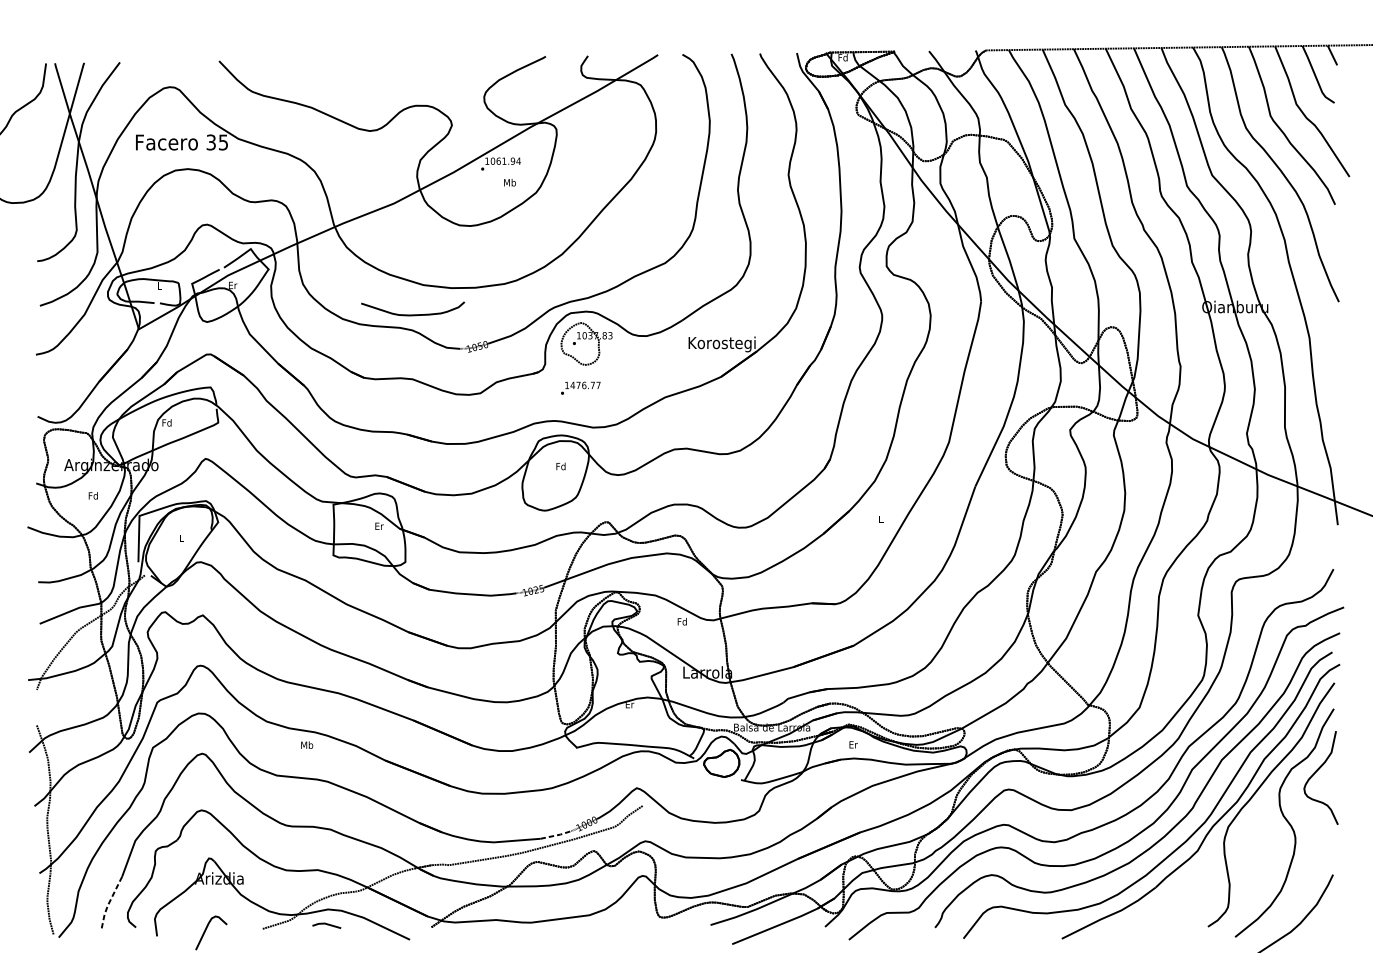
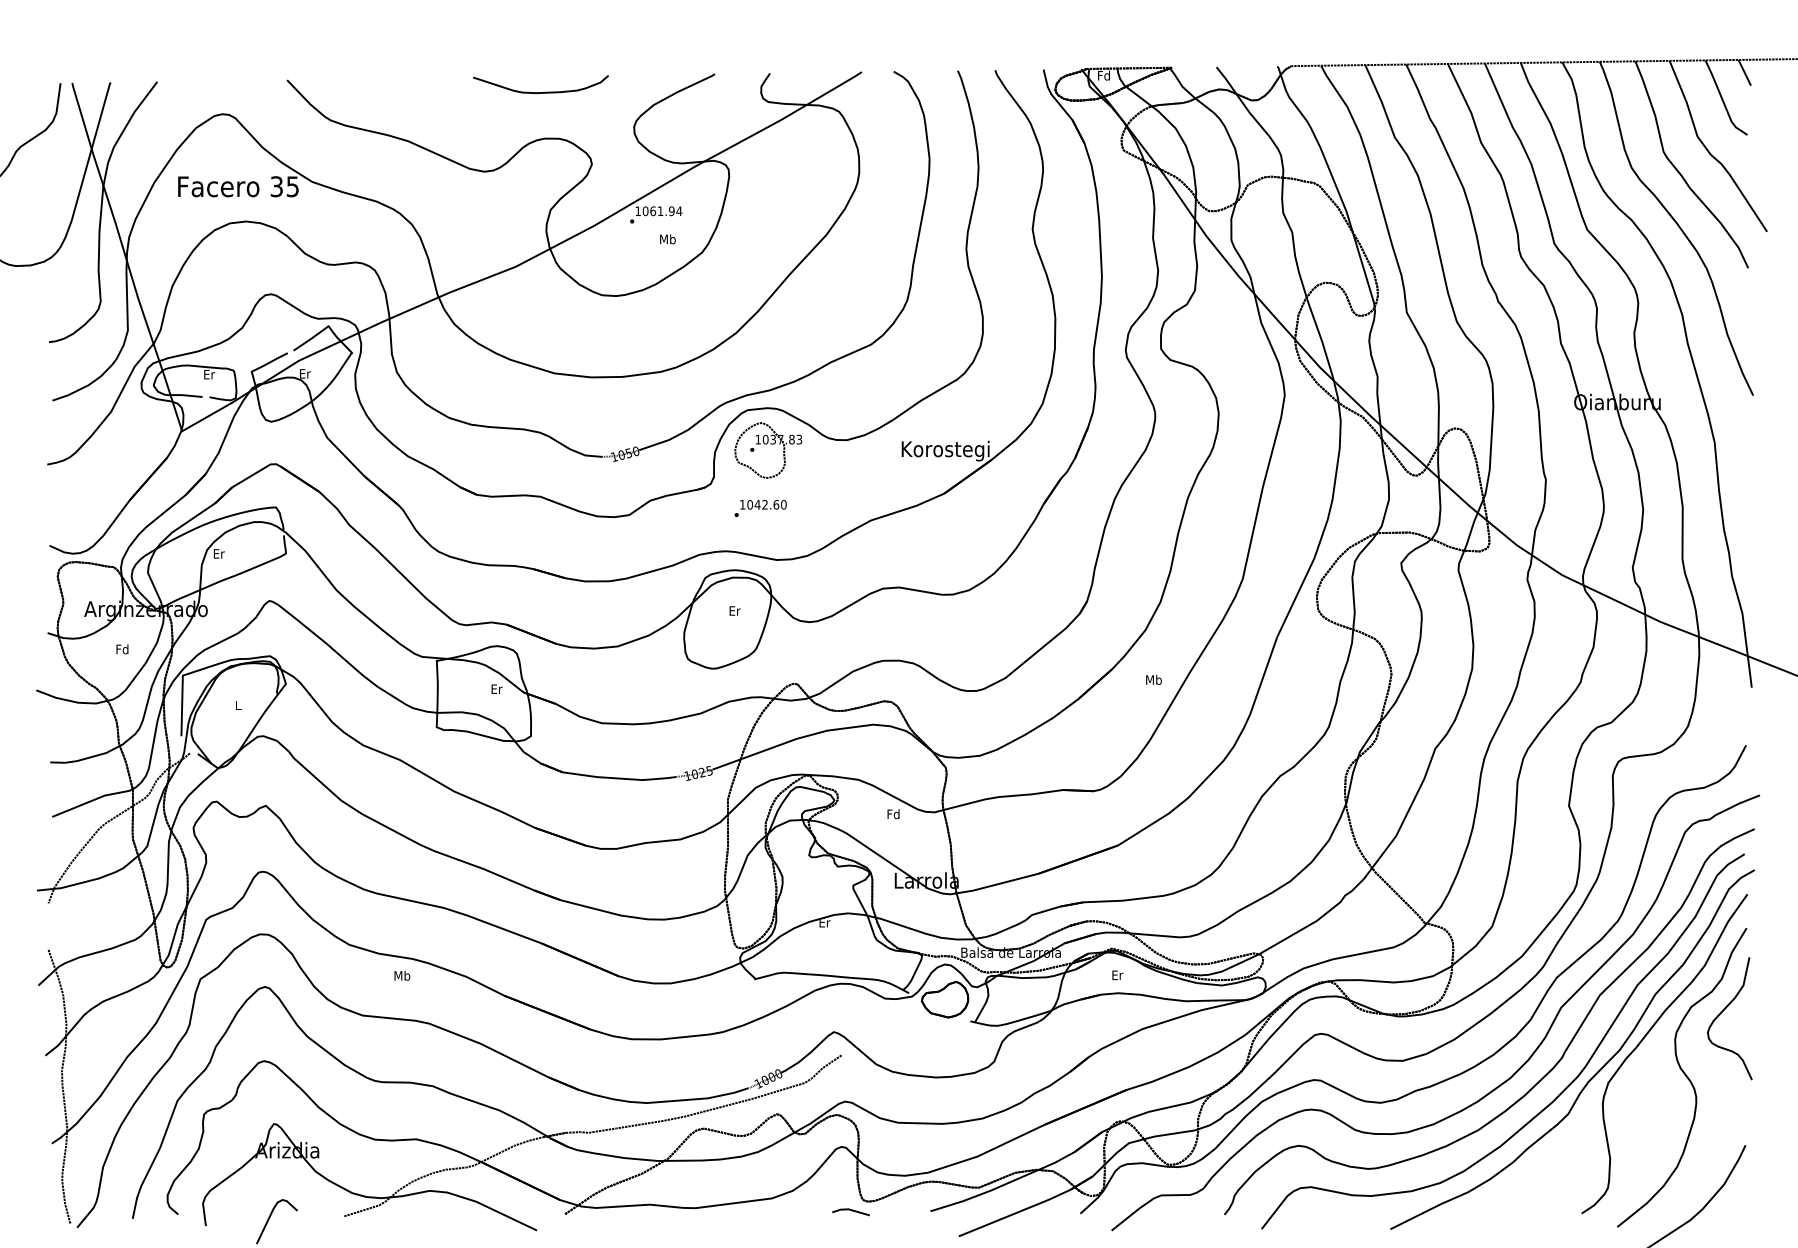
text: (159, 285) -> (209, 374), L -> Er
curve: (412, 314) -> (540, 92), moved
text: (585, 385) -> (766, 504), 1476.77 -> 1042.60
text: (166, 422) -> (218, 553), Fd -> Er
text: (560, 466) -> (734, 610), Fd -> Er
text: (880, 518) -> (1153, 679), L -> Mb
line: (557, 835) -> (729, 1093), dashed -> solid
line: (108, 903) -> (142, 1183), dashed -> solid
line: (327, 925) -> (851, 1211), moved

